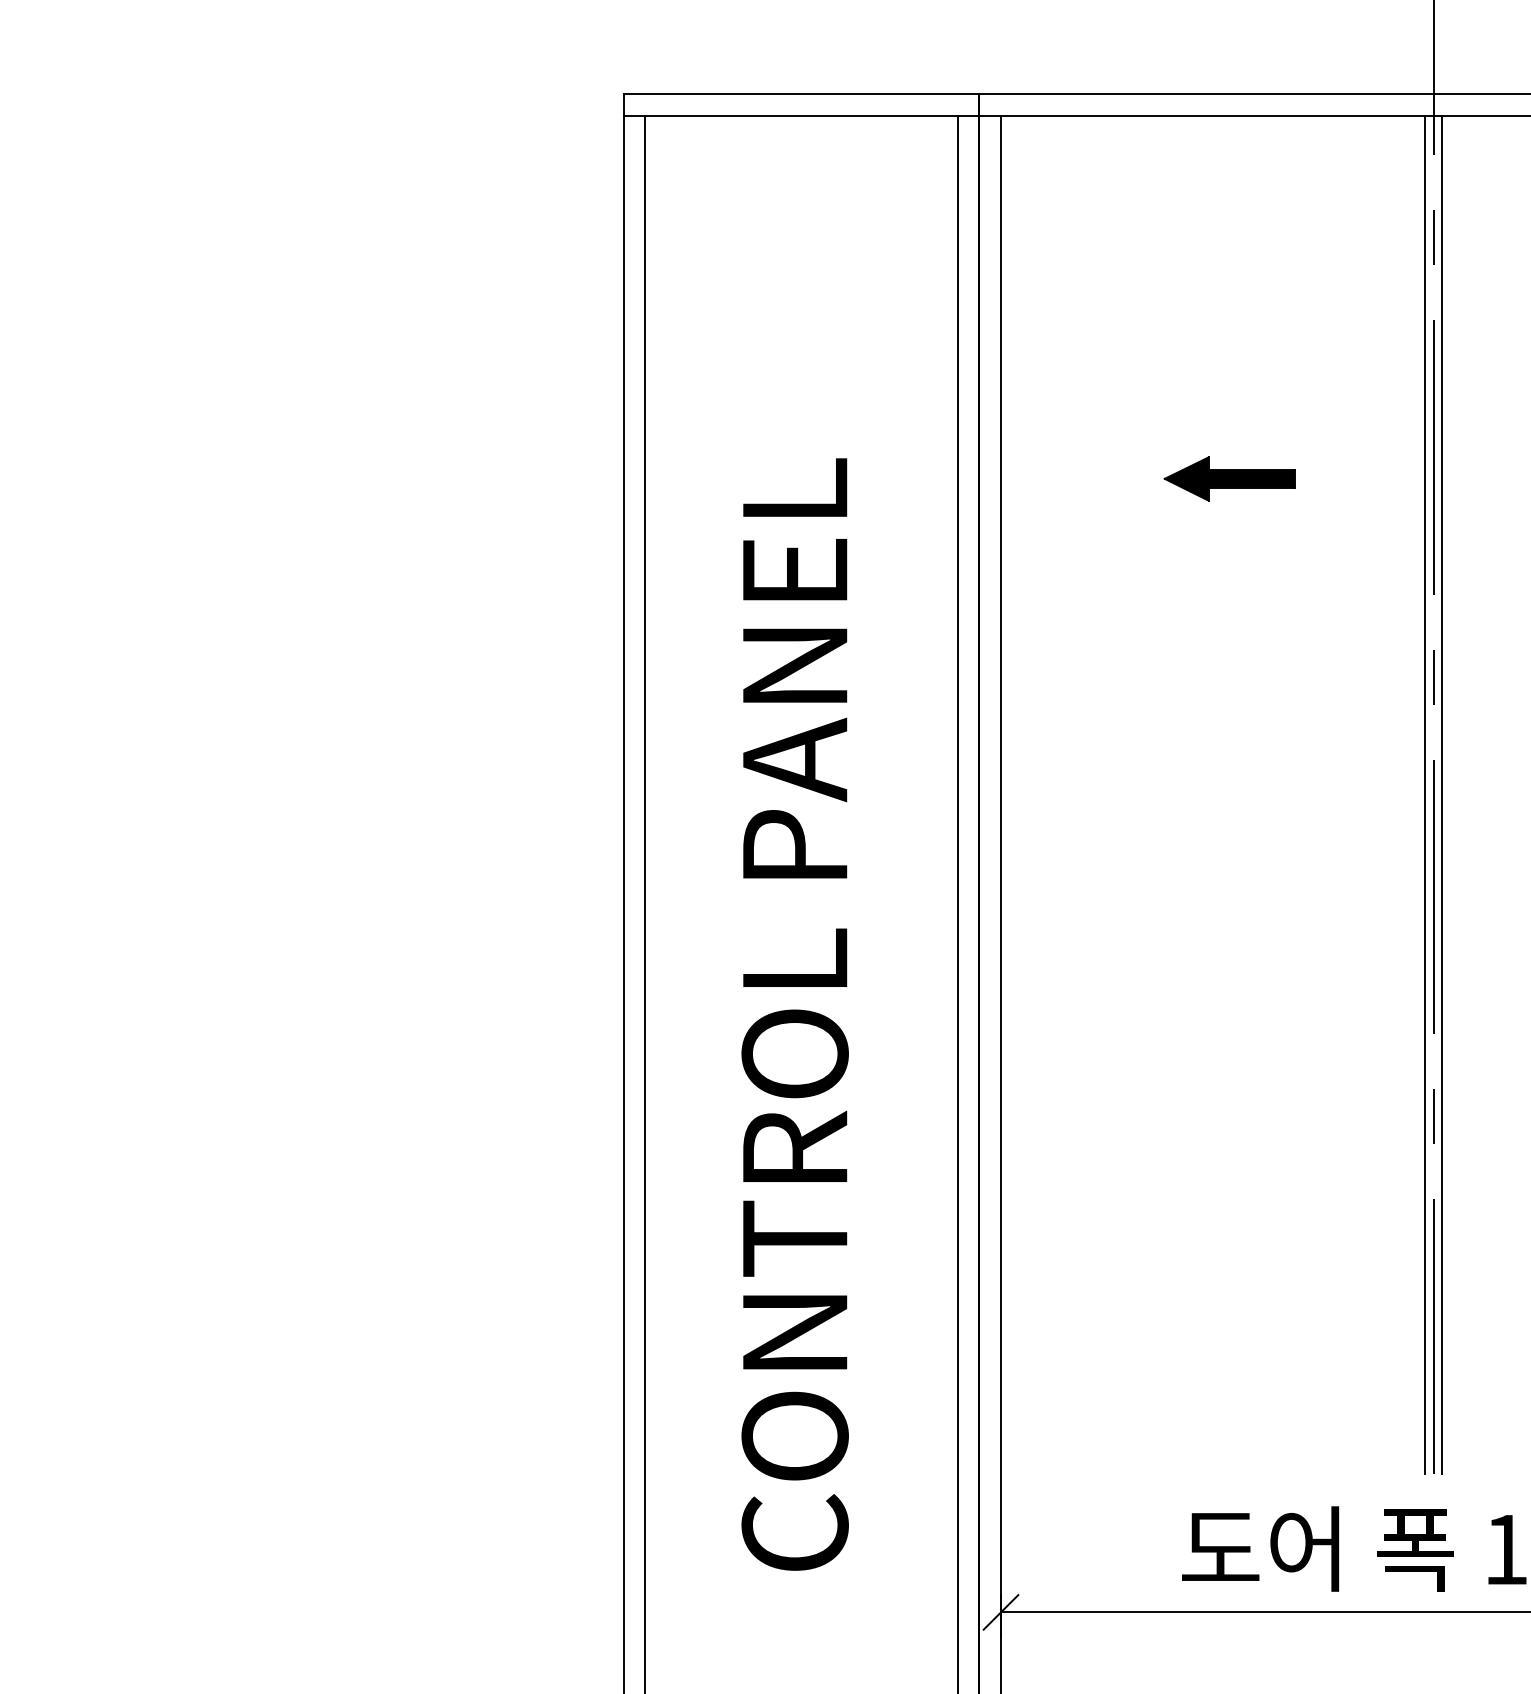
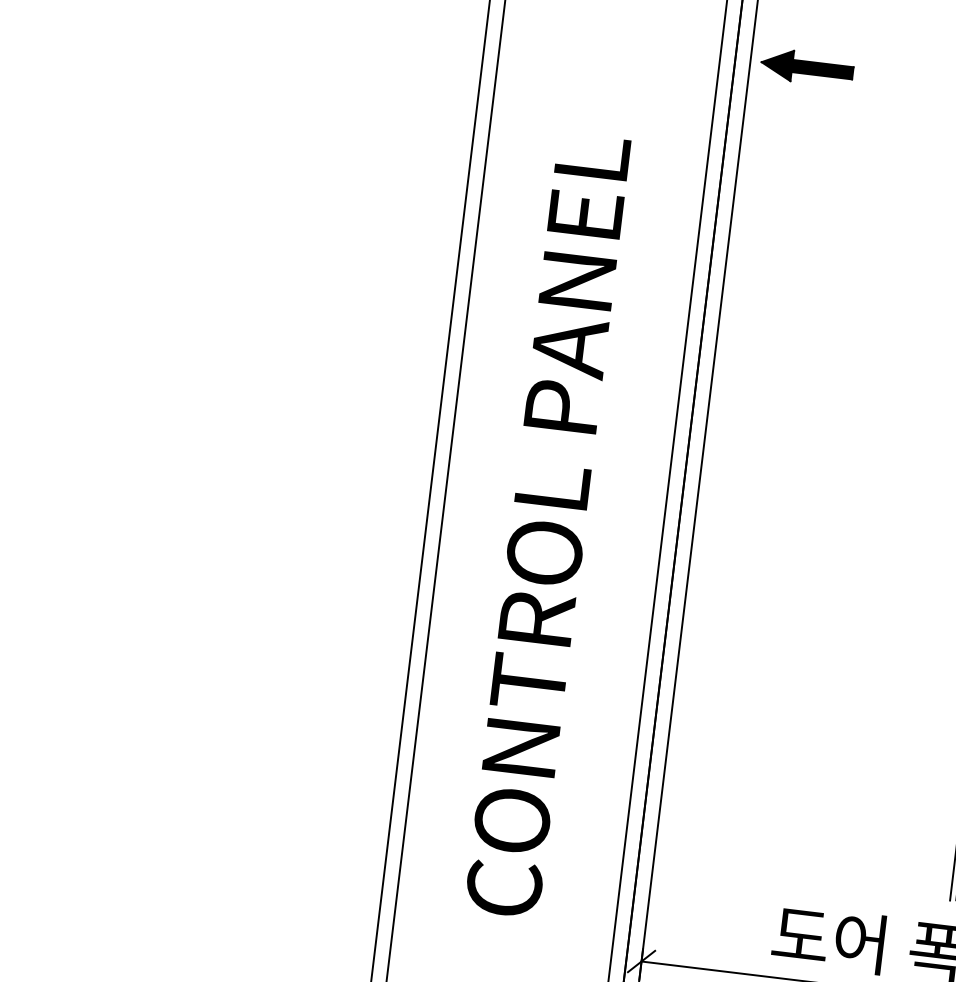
part: (1229, 478) -> (806, 67), moved

